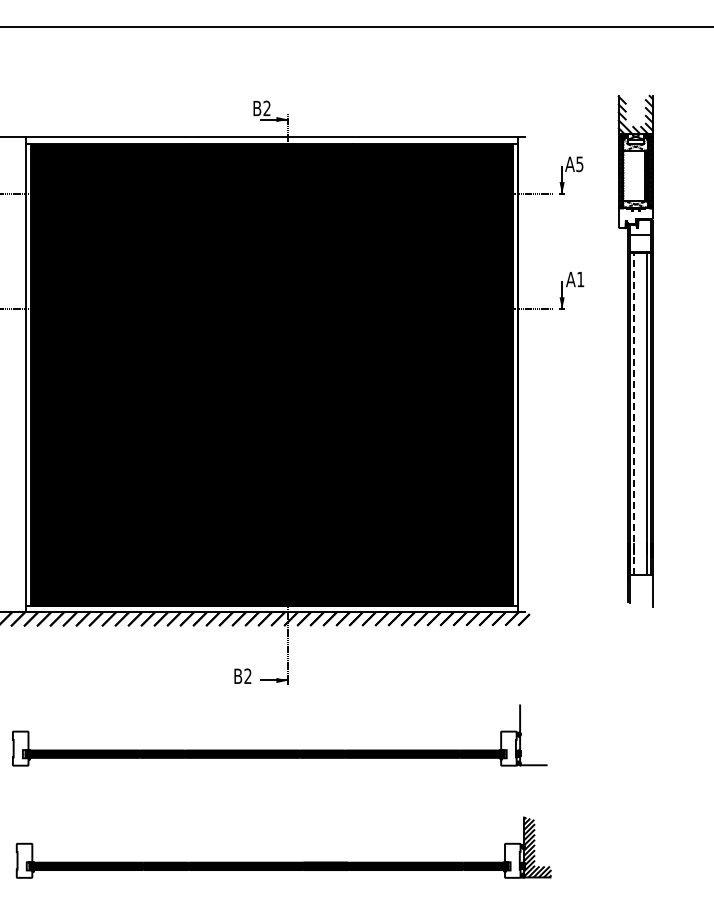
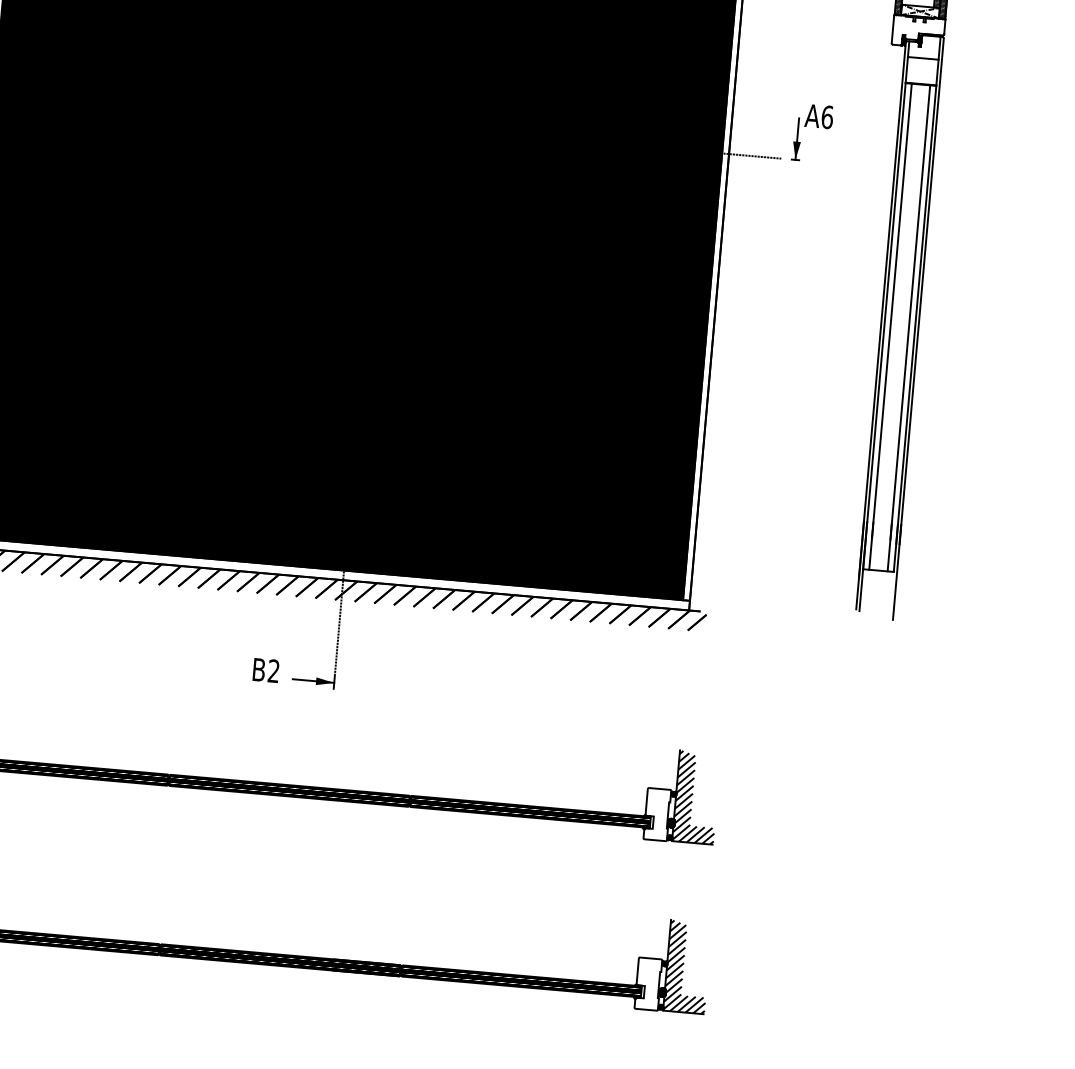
text: (580, 279) -> (827, 117), A1 -> A6
line: (634, 413) -> (890, 326), dashed -> solid
hatch: (533, 735) -> (696, 798), added

